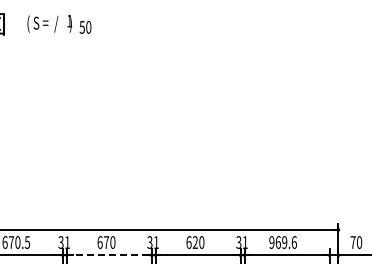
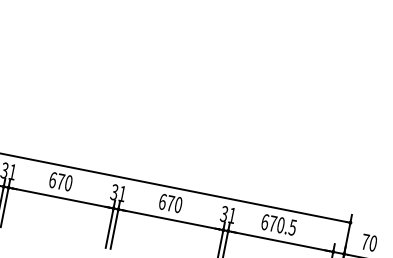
text: (194, 242) -> (169, 203), 620 -> 670
text: (282, 242) -> (278, 224), 969.6 -> 670.5
line: (108, 255) -> (60, 198), dashed -> solid

